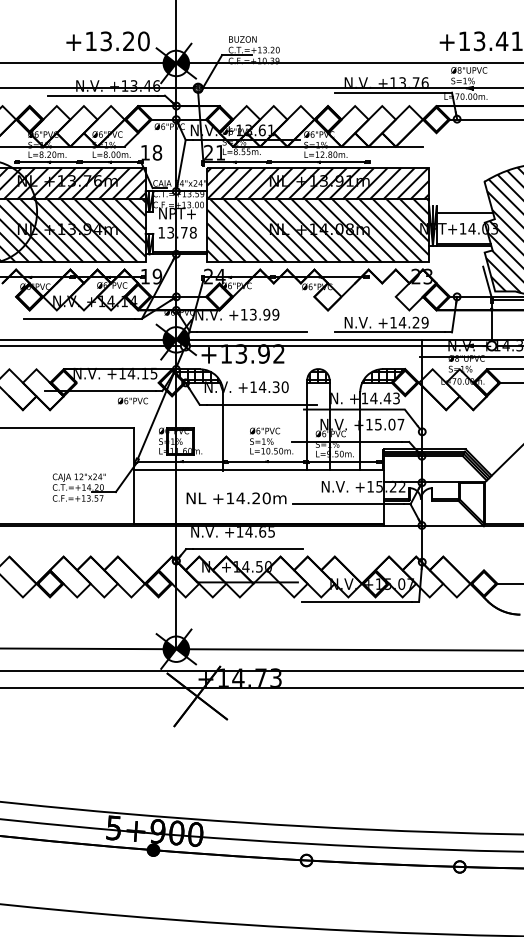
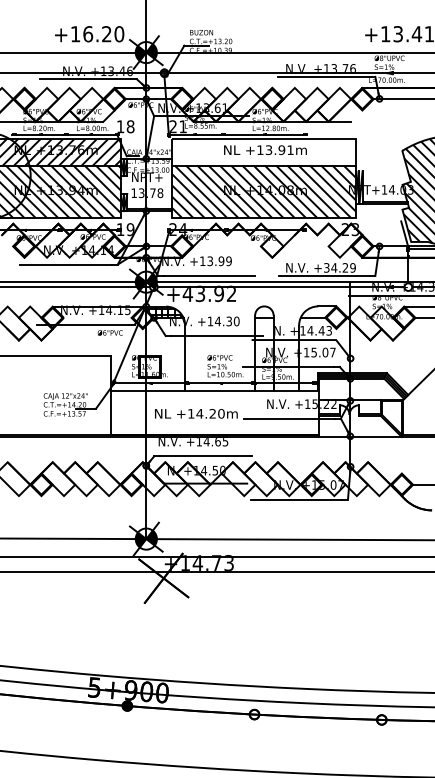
text: (106, 41) -> (88, 34), +13.20 -> +16.20
hatch: (318, 183) -> (264, 152), removed
line: (464, 213) -> (385, 177), removed
text: (393, 322) -> (326, 267), +14.29 -> +34.29
text: (226, 353) -> (188, 293), +13.92 -> +43.92
hatch: (318, 375) -> (264, 311), removed
hatch: (382, 375) -> (317, 311), removed

